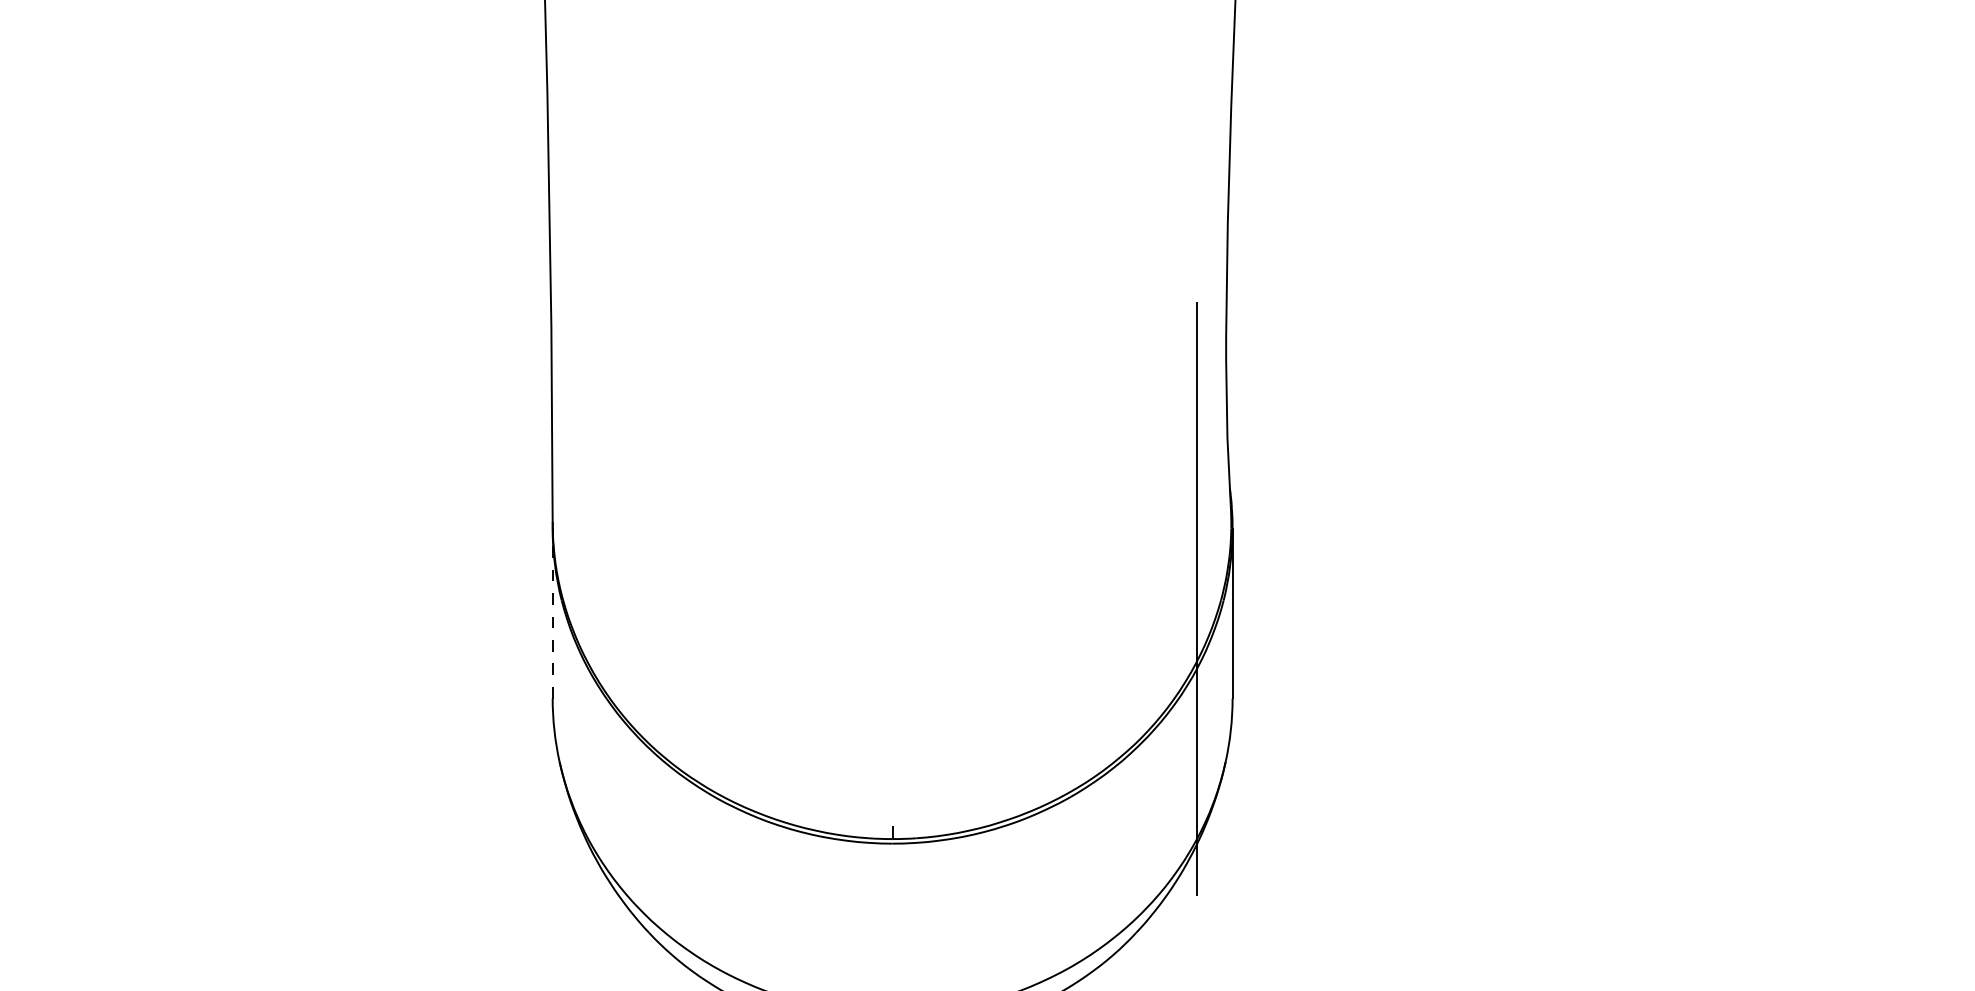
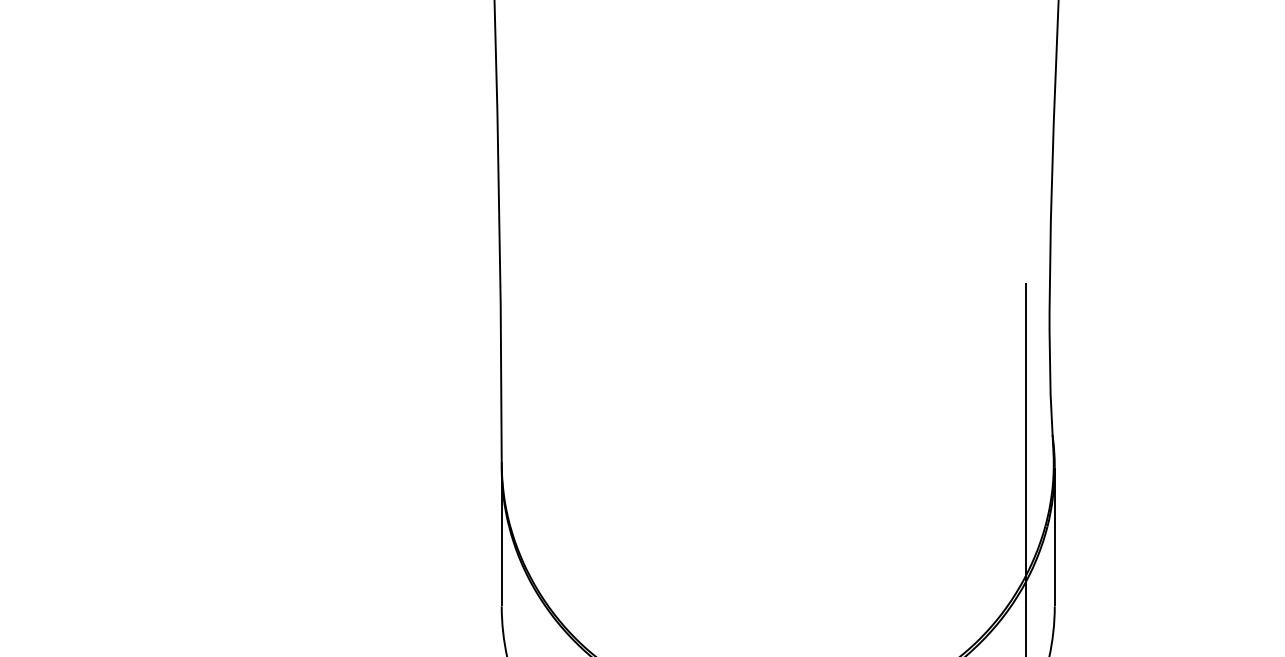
line: (552, 613) -> (501, 537), dashed -> solid

